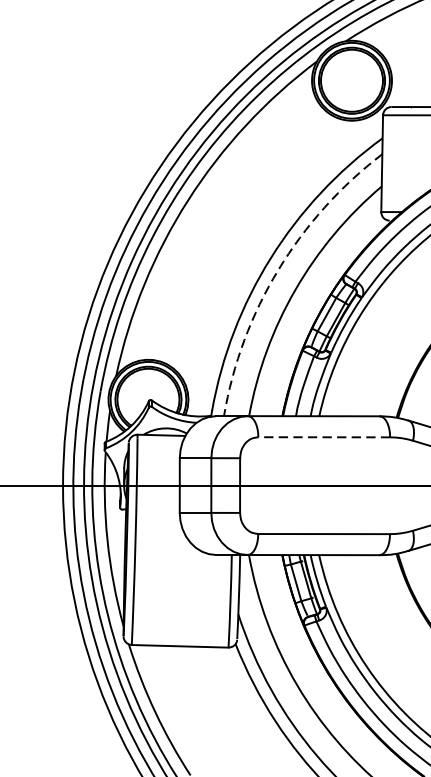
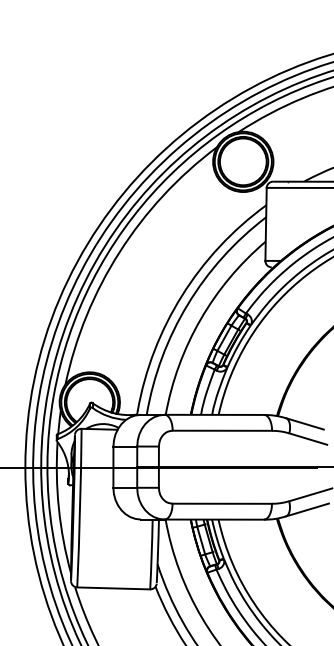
arc: (278, 269) -> (187, 304), dashed -> solid
line: (324, 436) -> (222, 430), dashed -> solid

